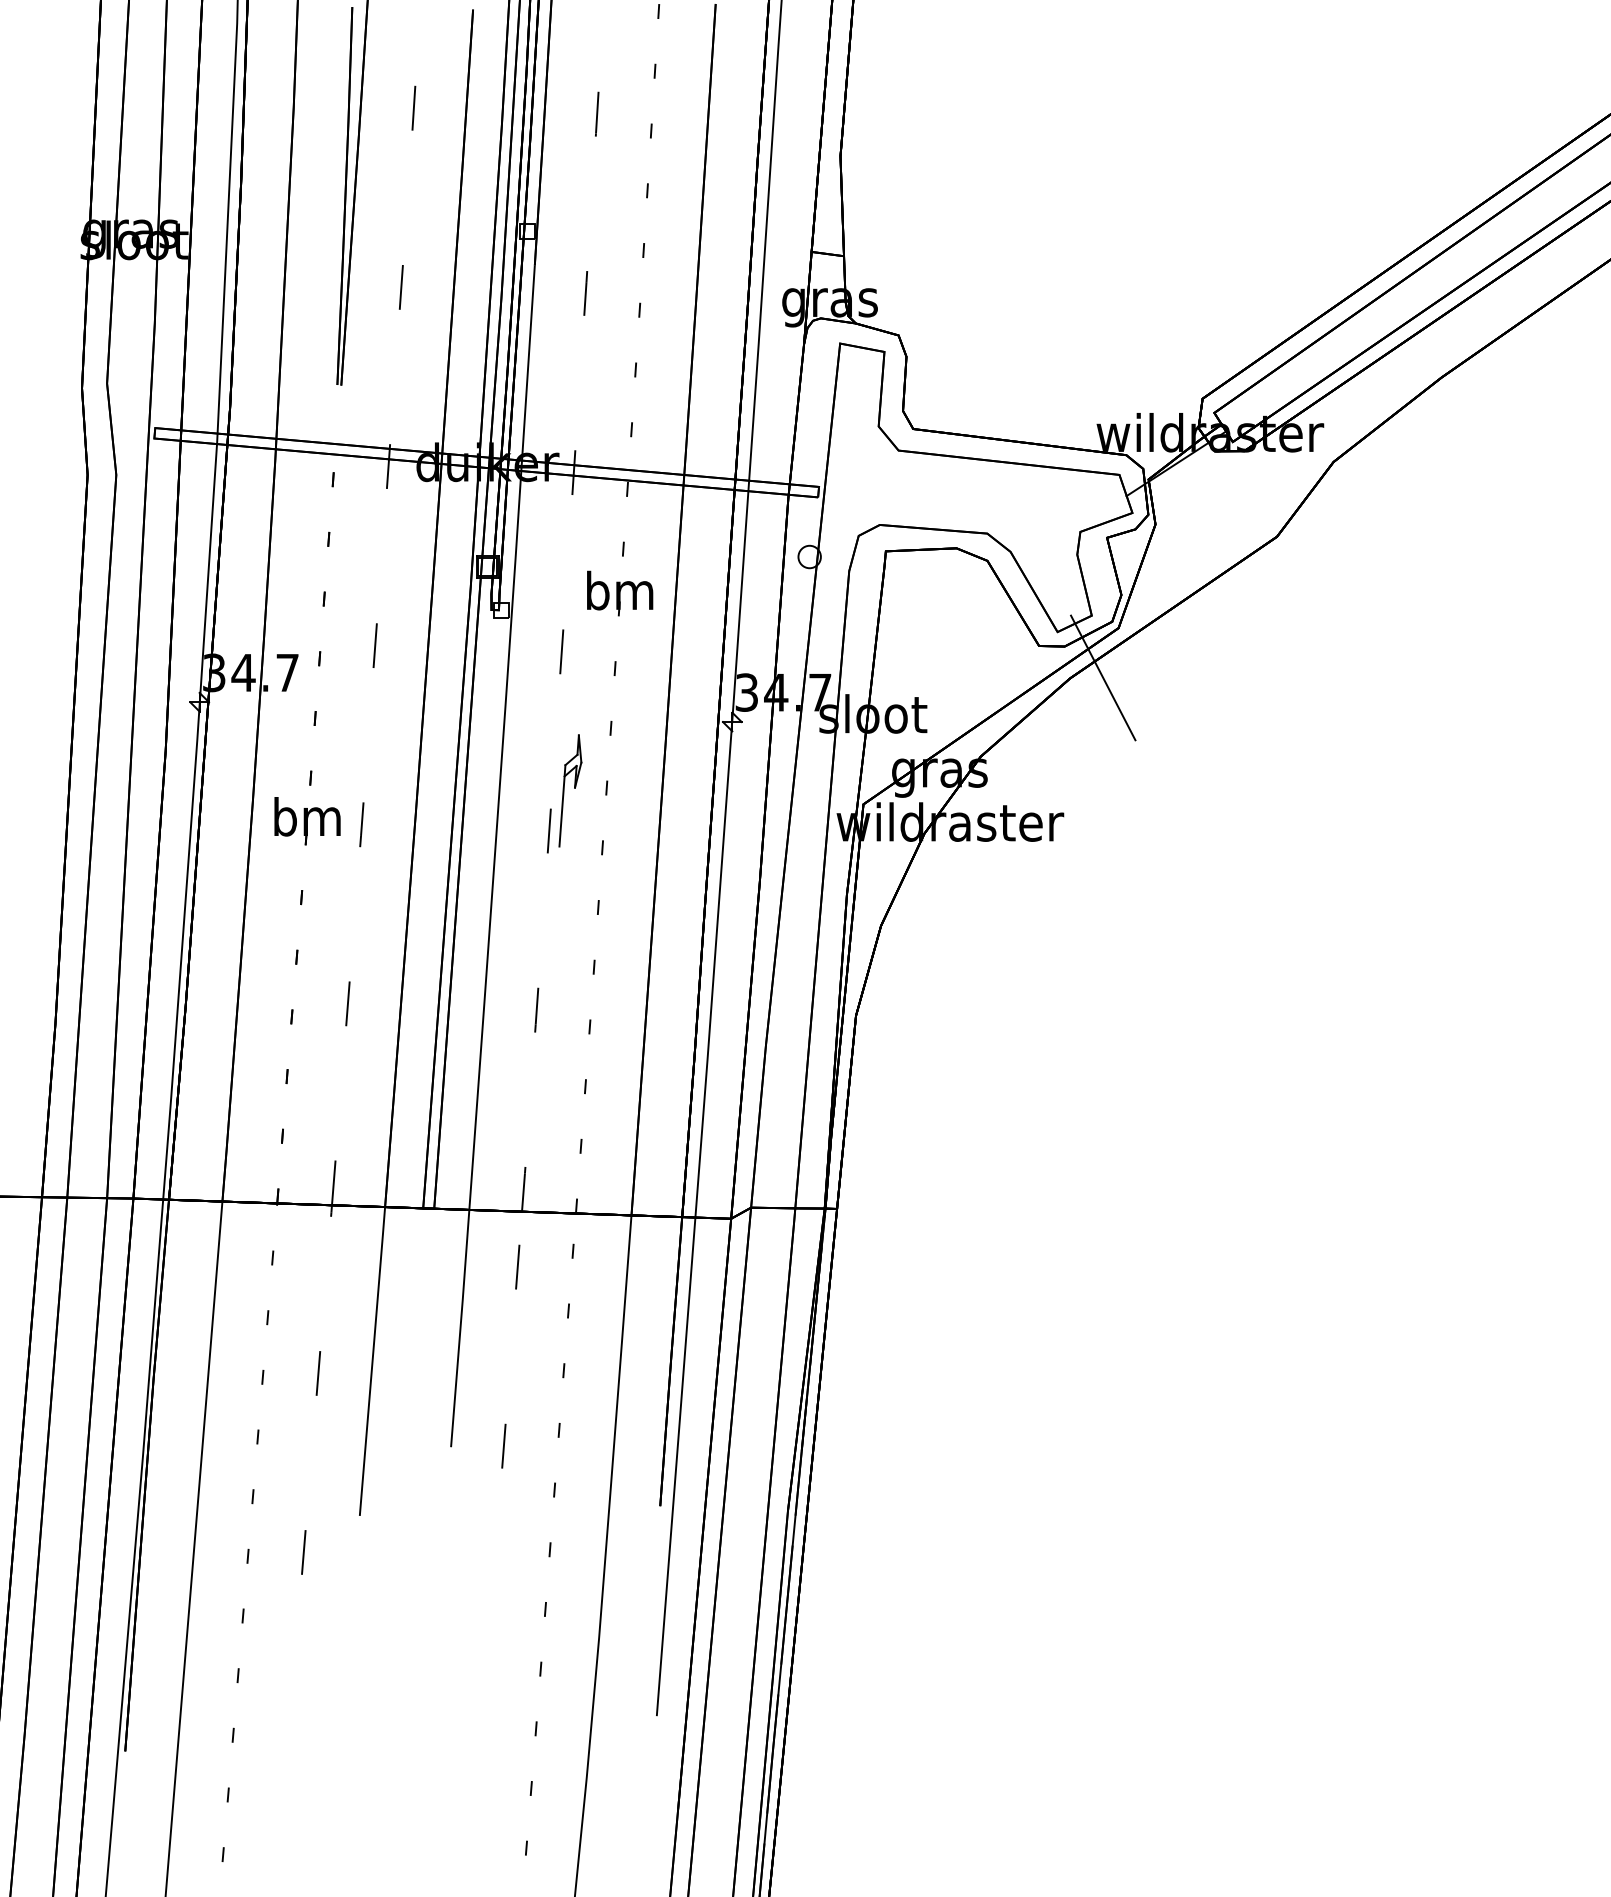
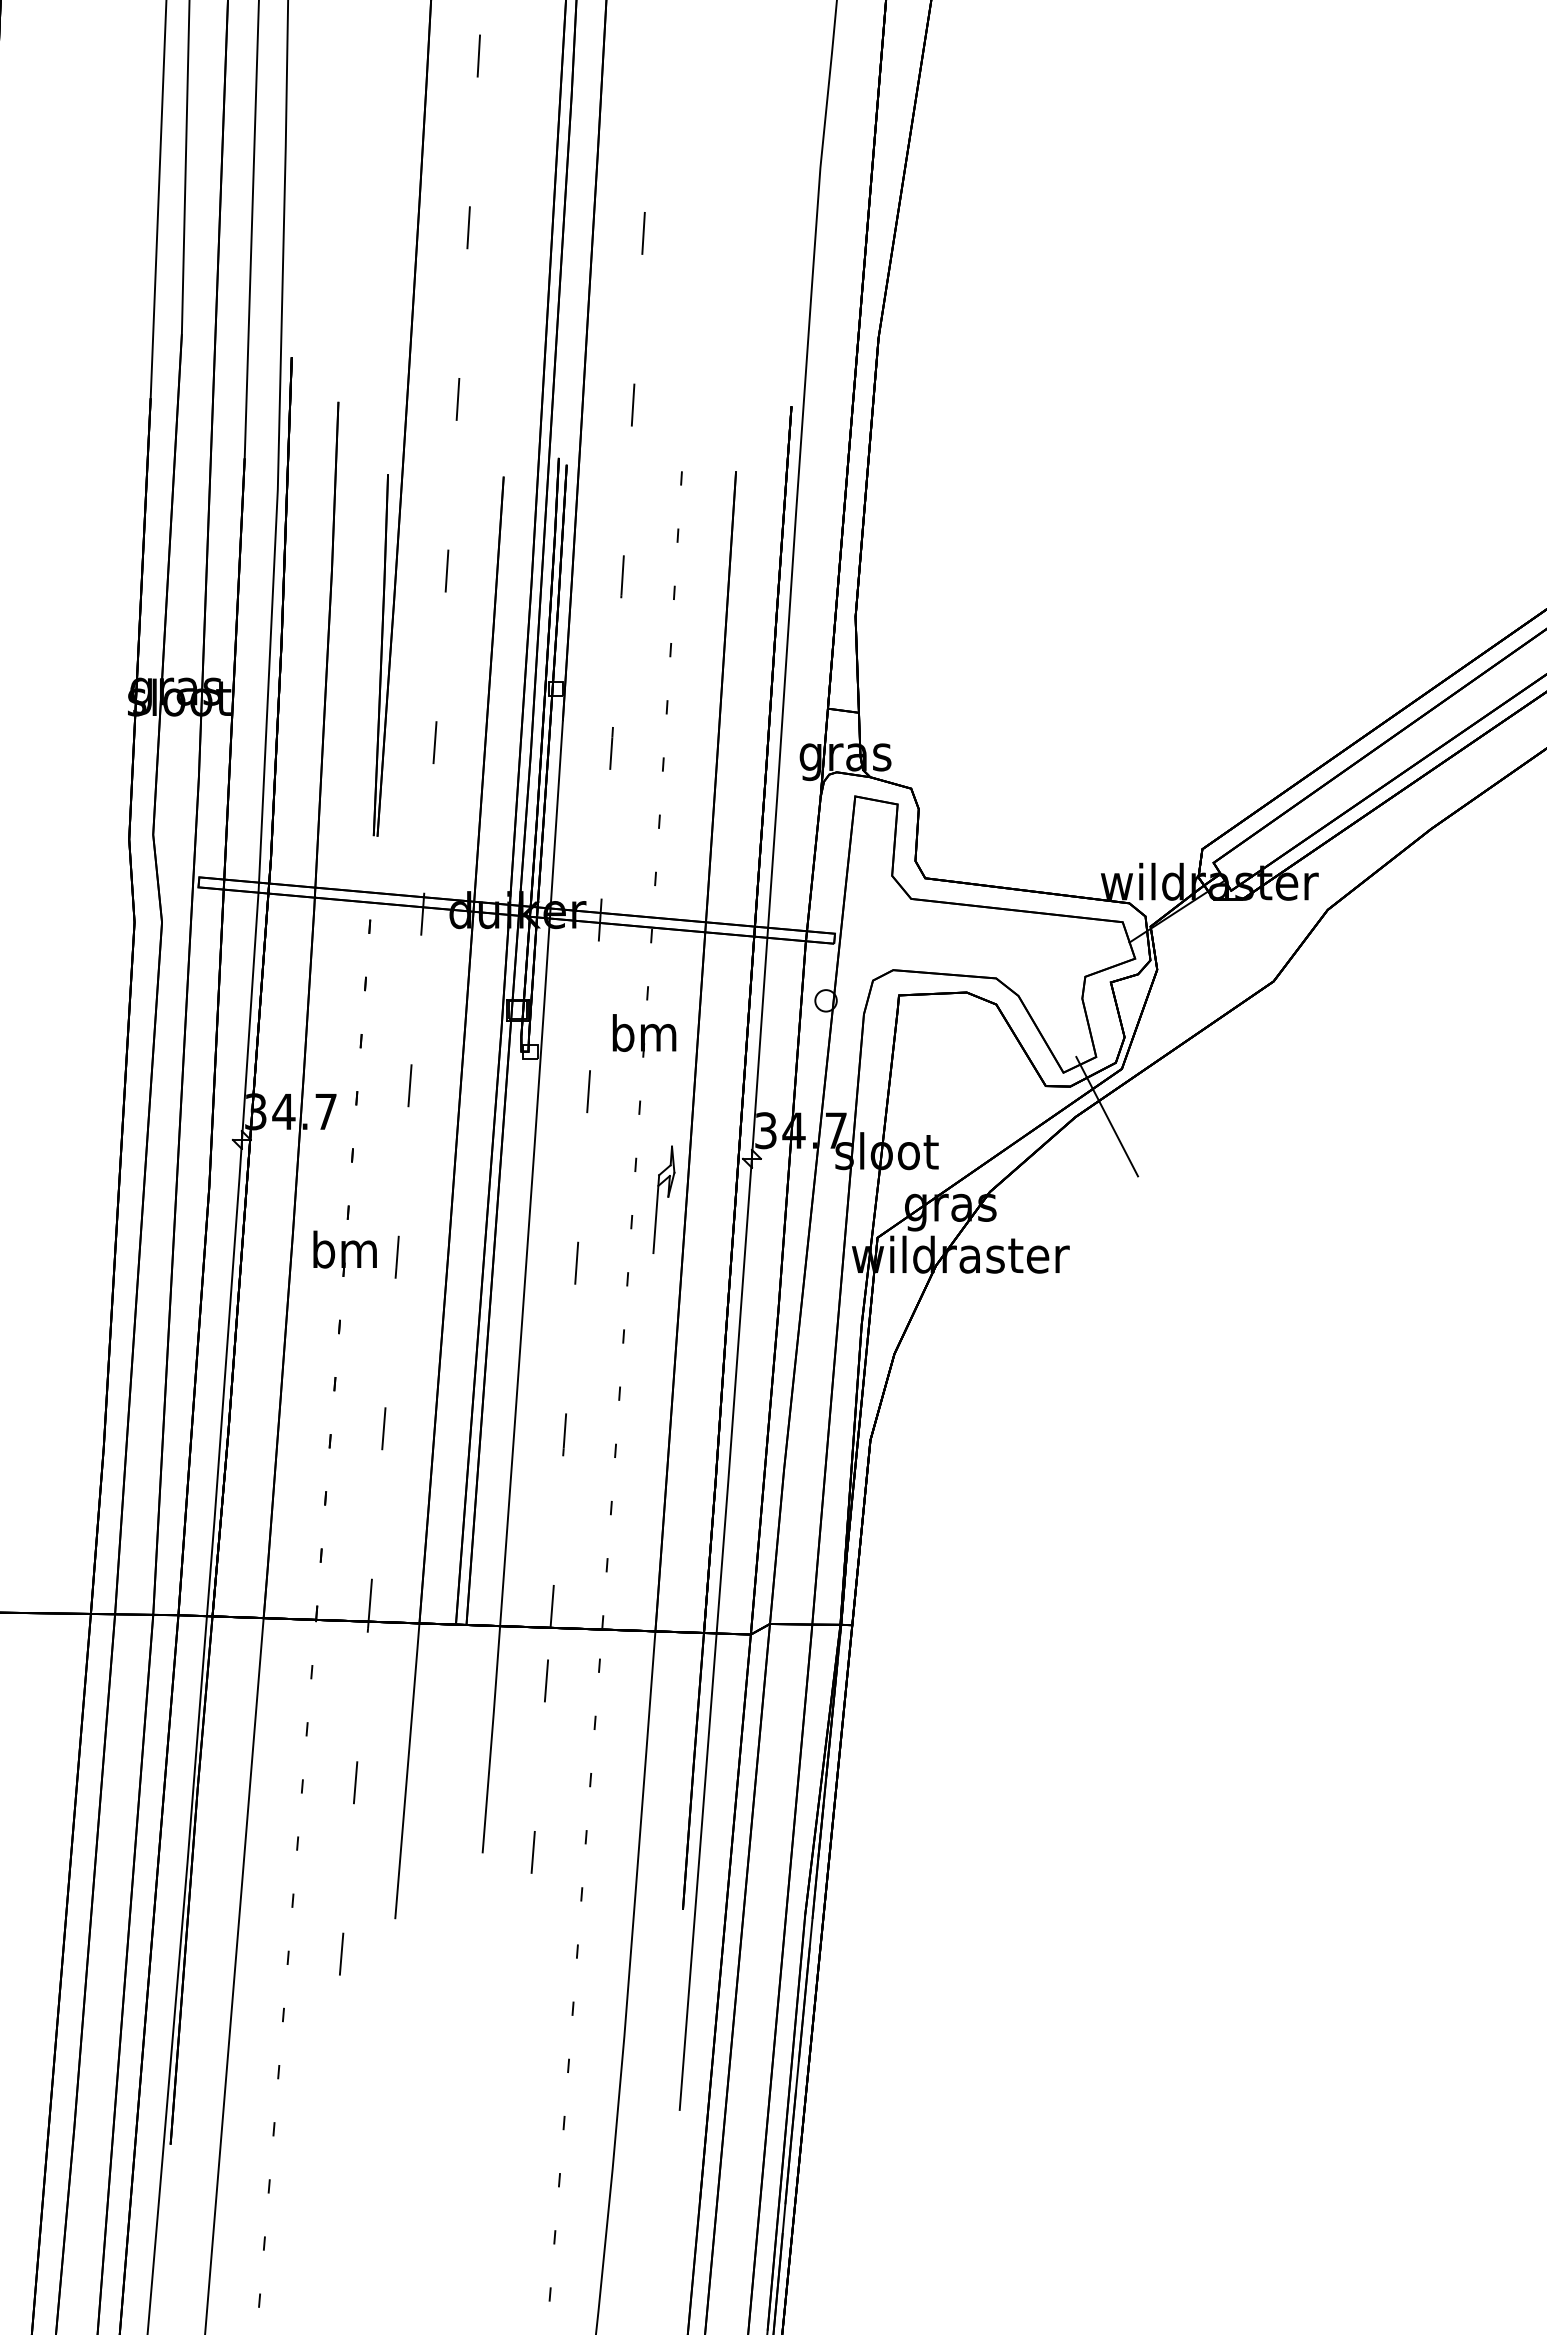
part: (569, 790) -> (663, 1199), moved

